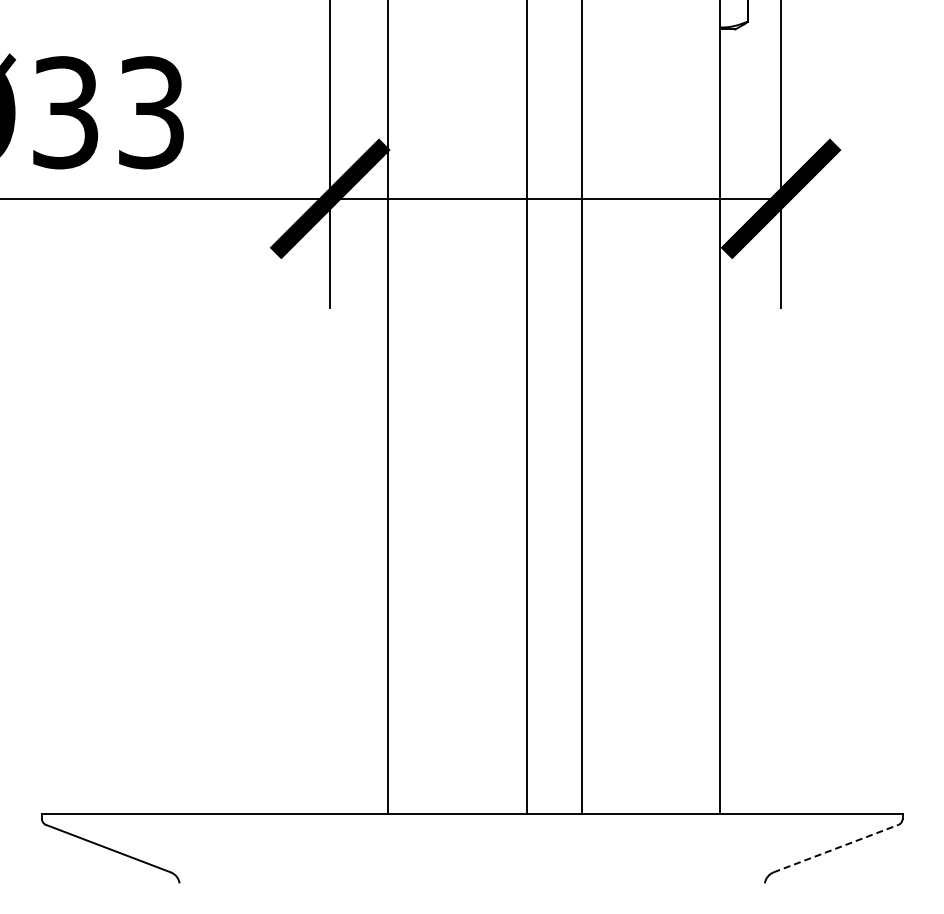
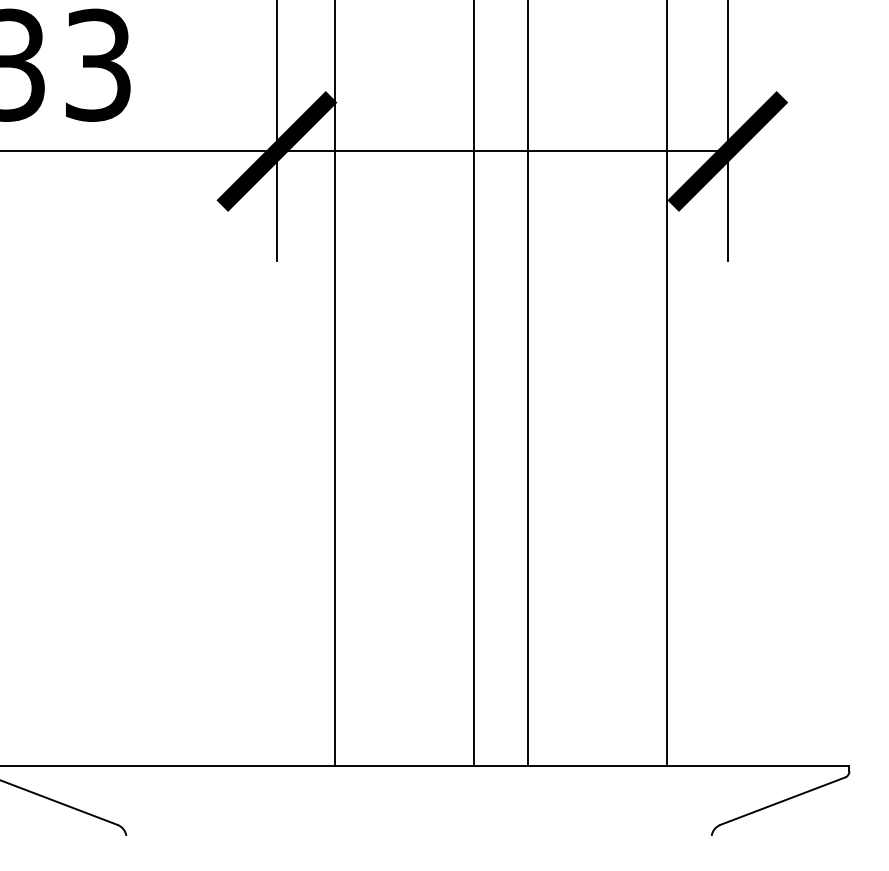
line: (835, 848) -> (782, 801), dashed -> solid

